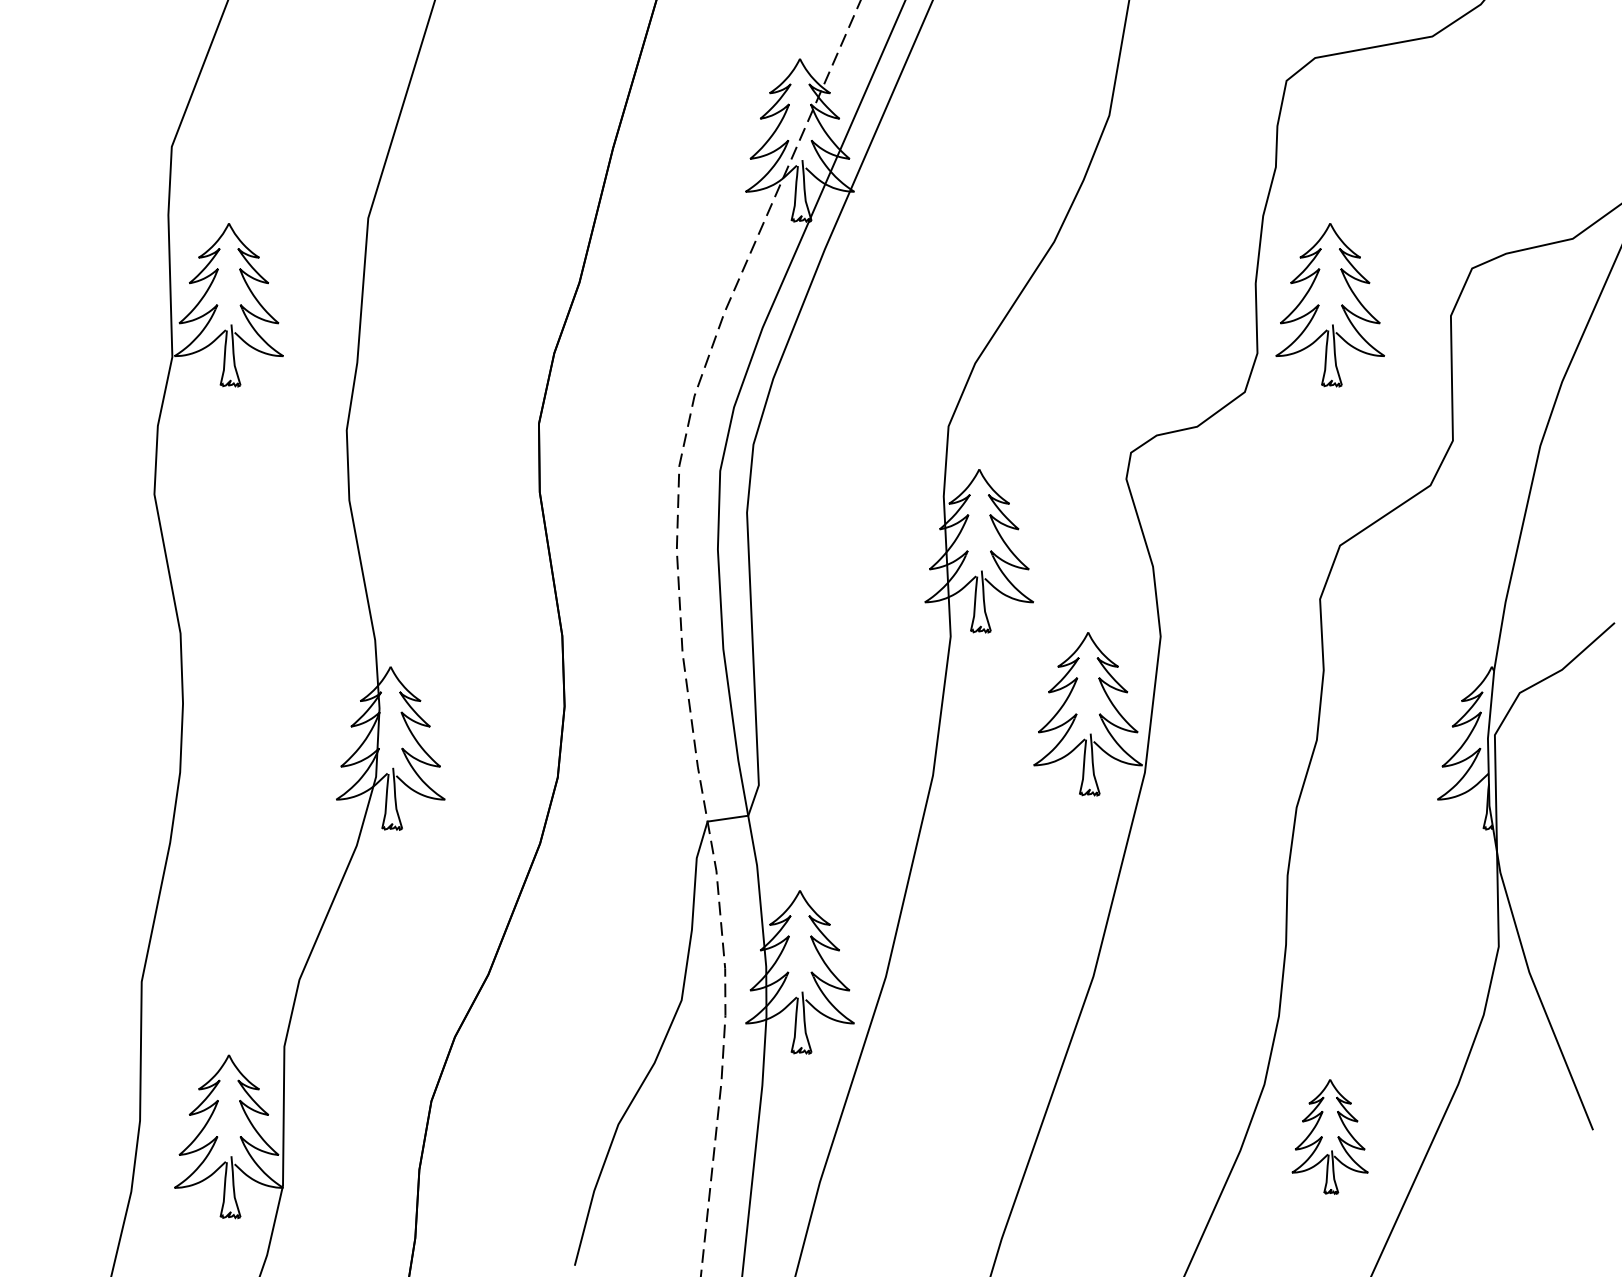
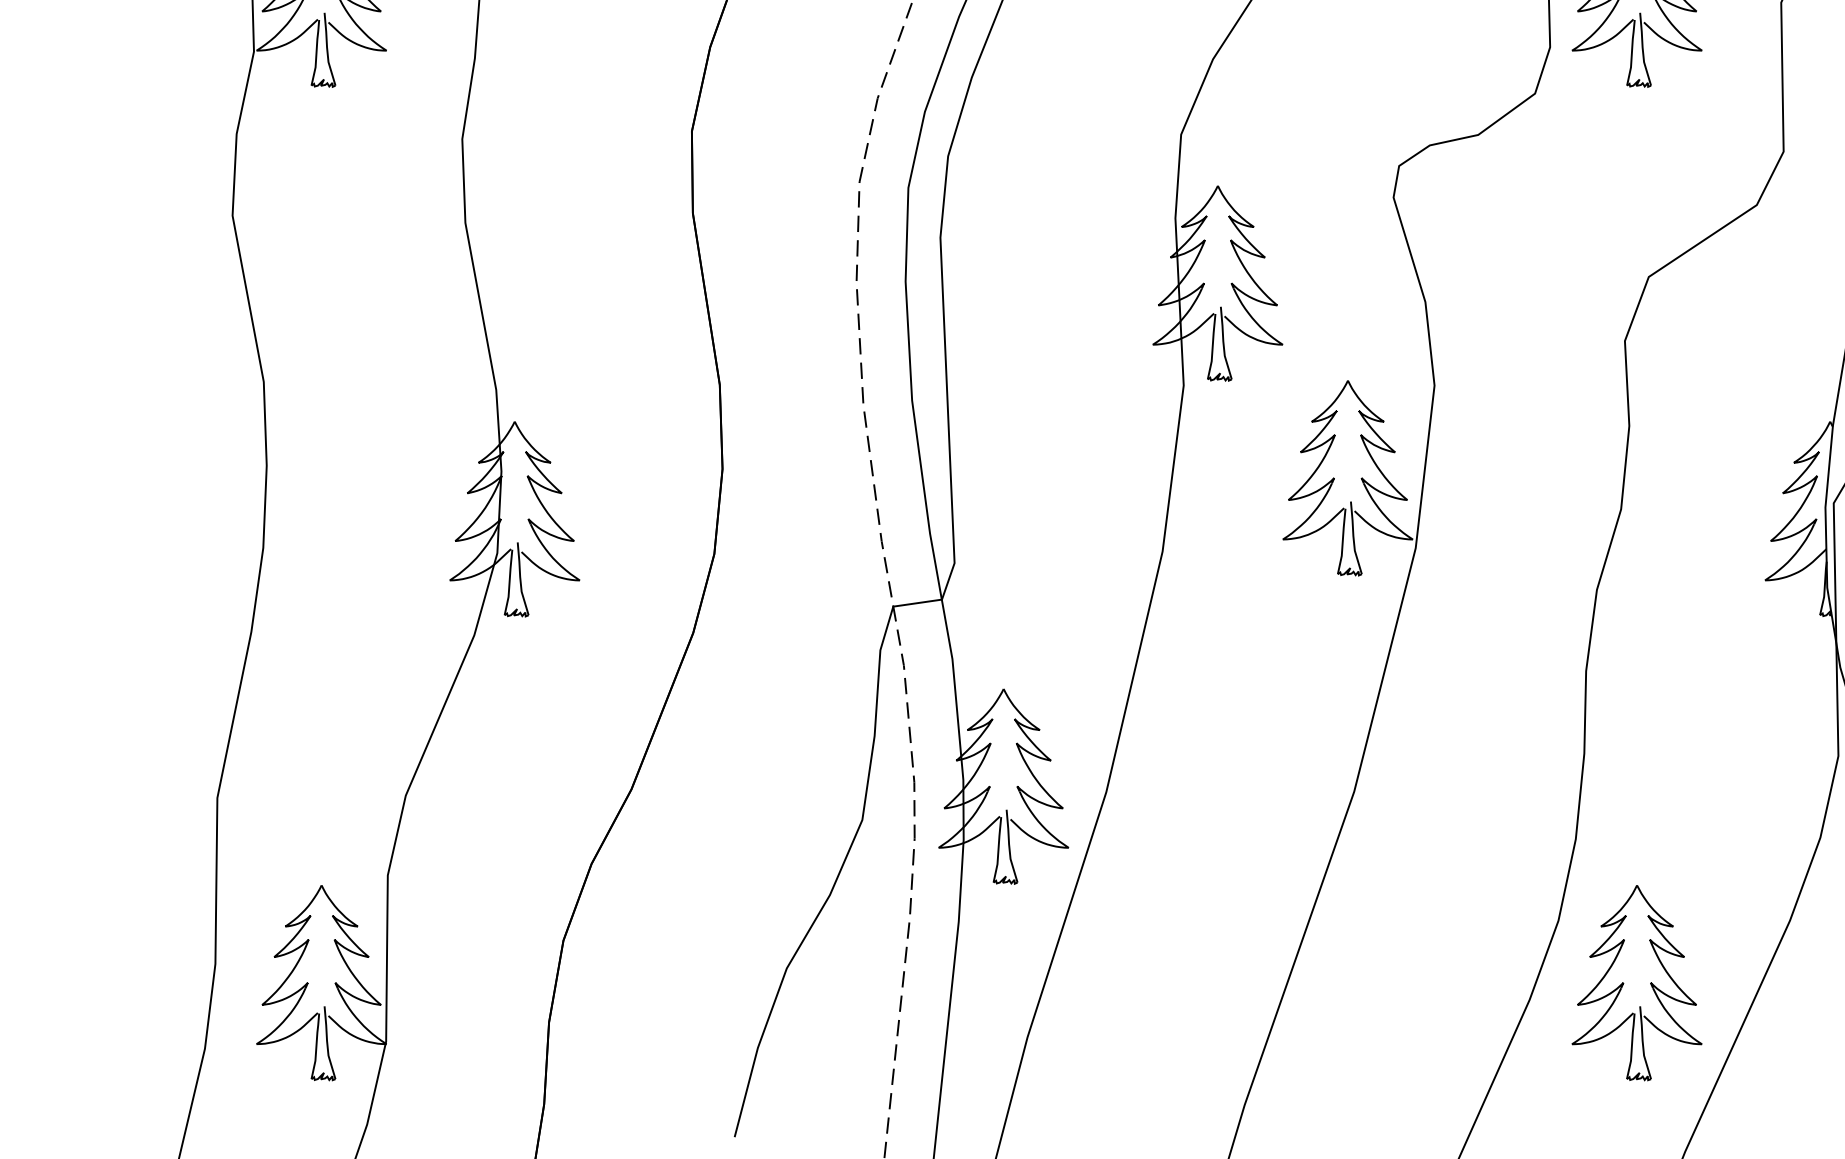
part: (1329, 1136) -> (1636, 982), size x1.43

